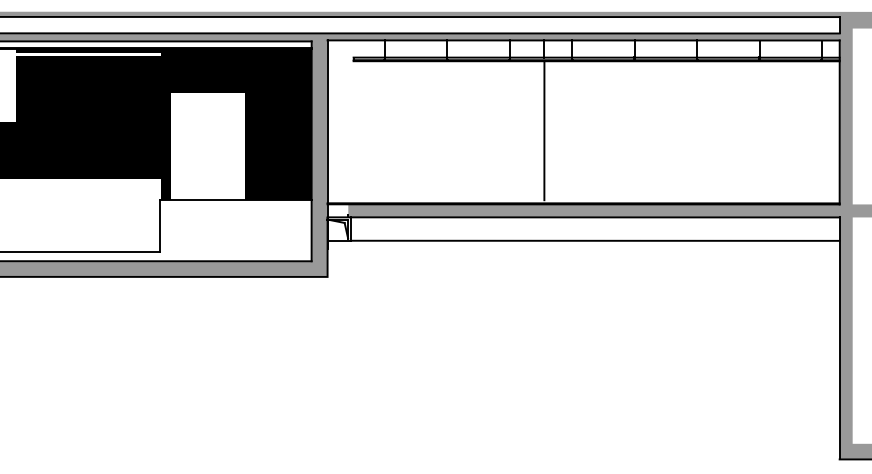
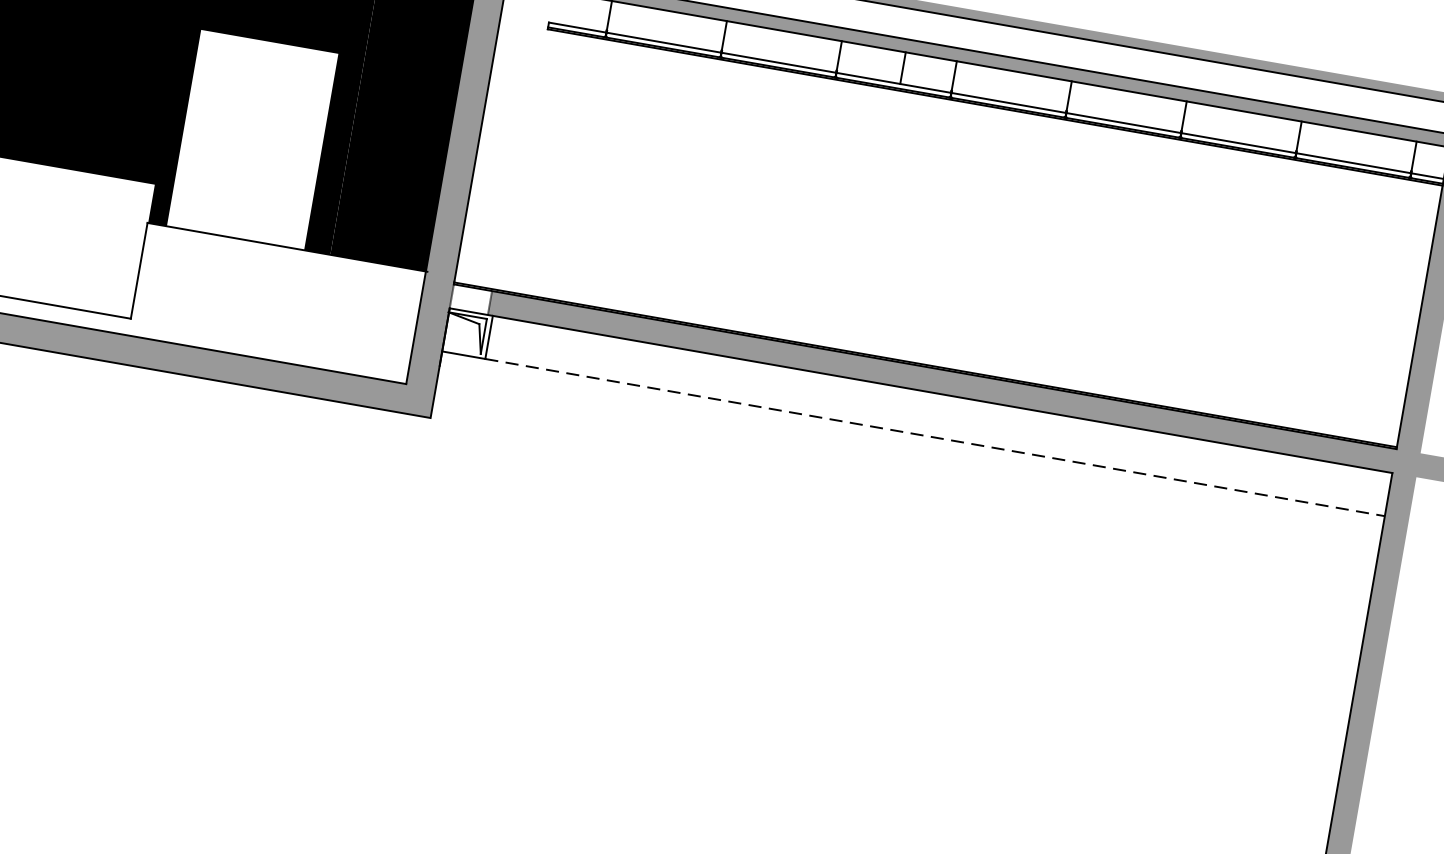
line: (544, 130) -> (876, 218), removed
line: (595, 240) -> (935, 437), solid -> dashed

